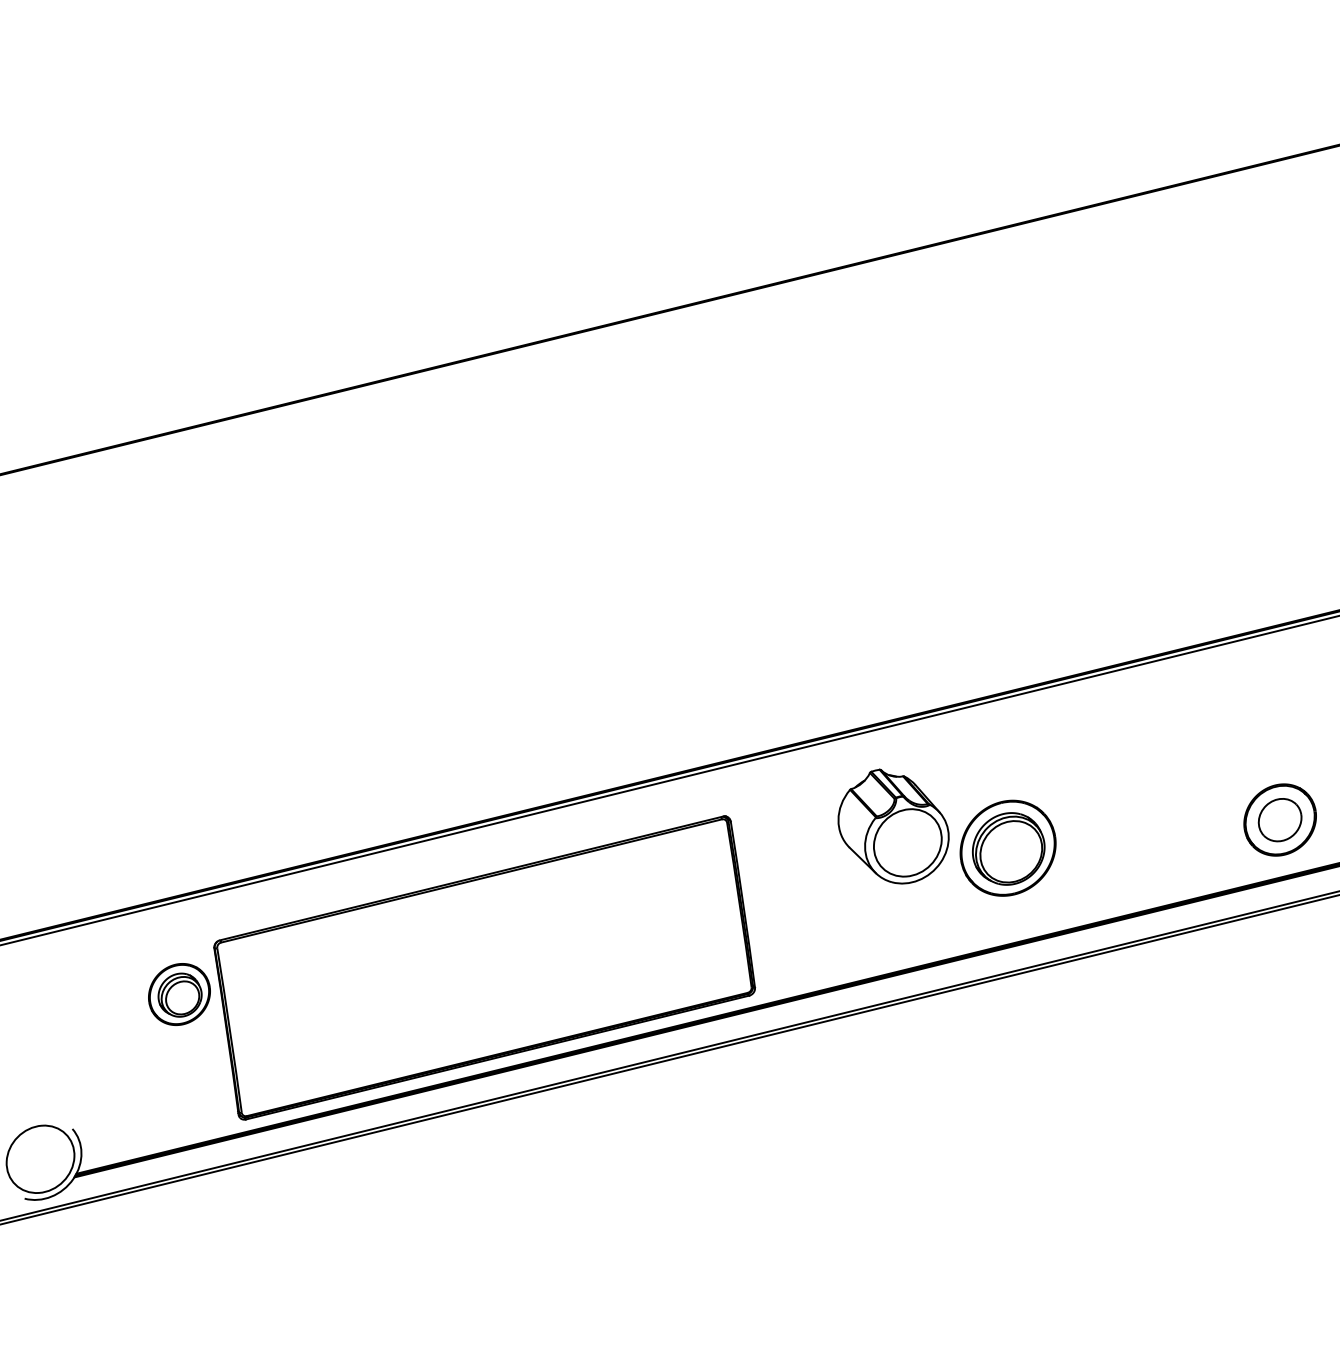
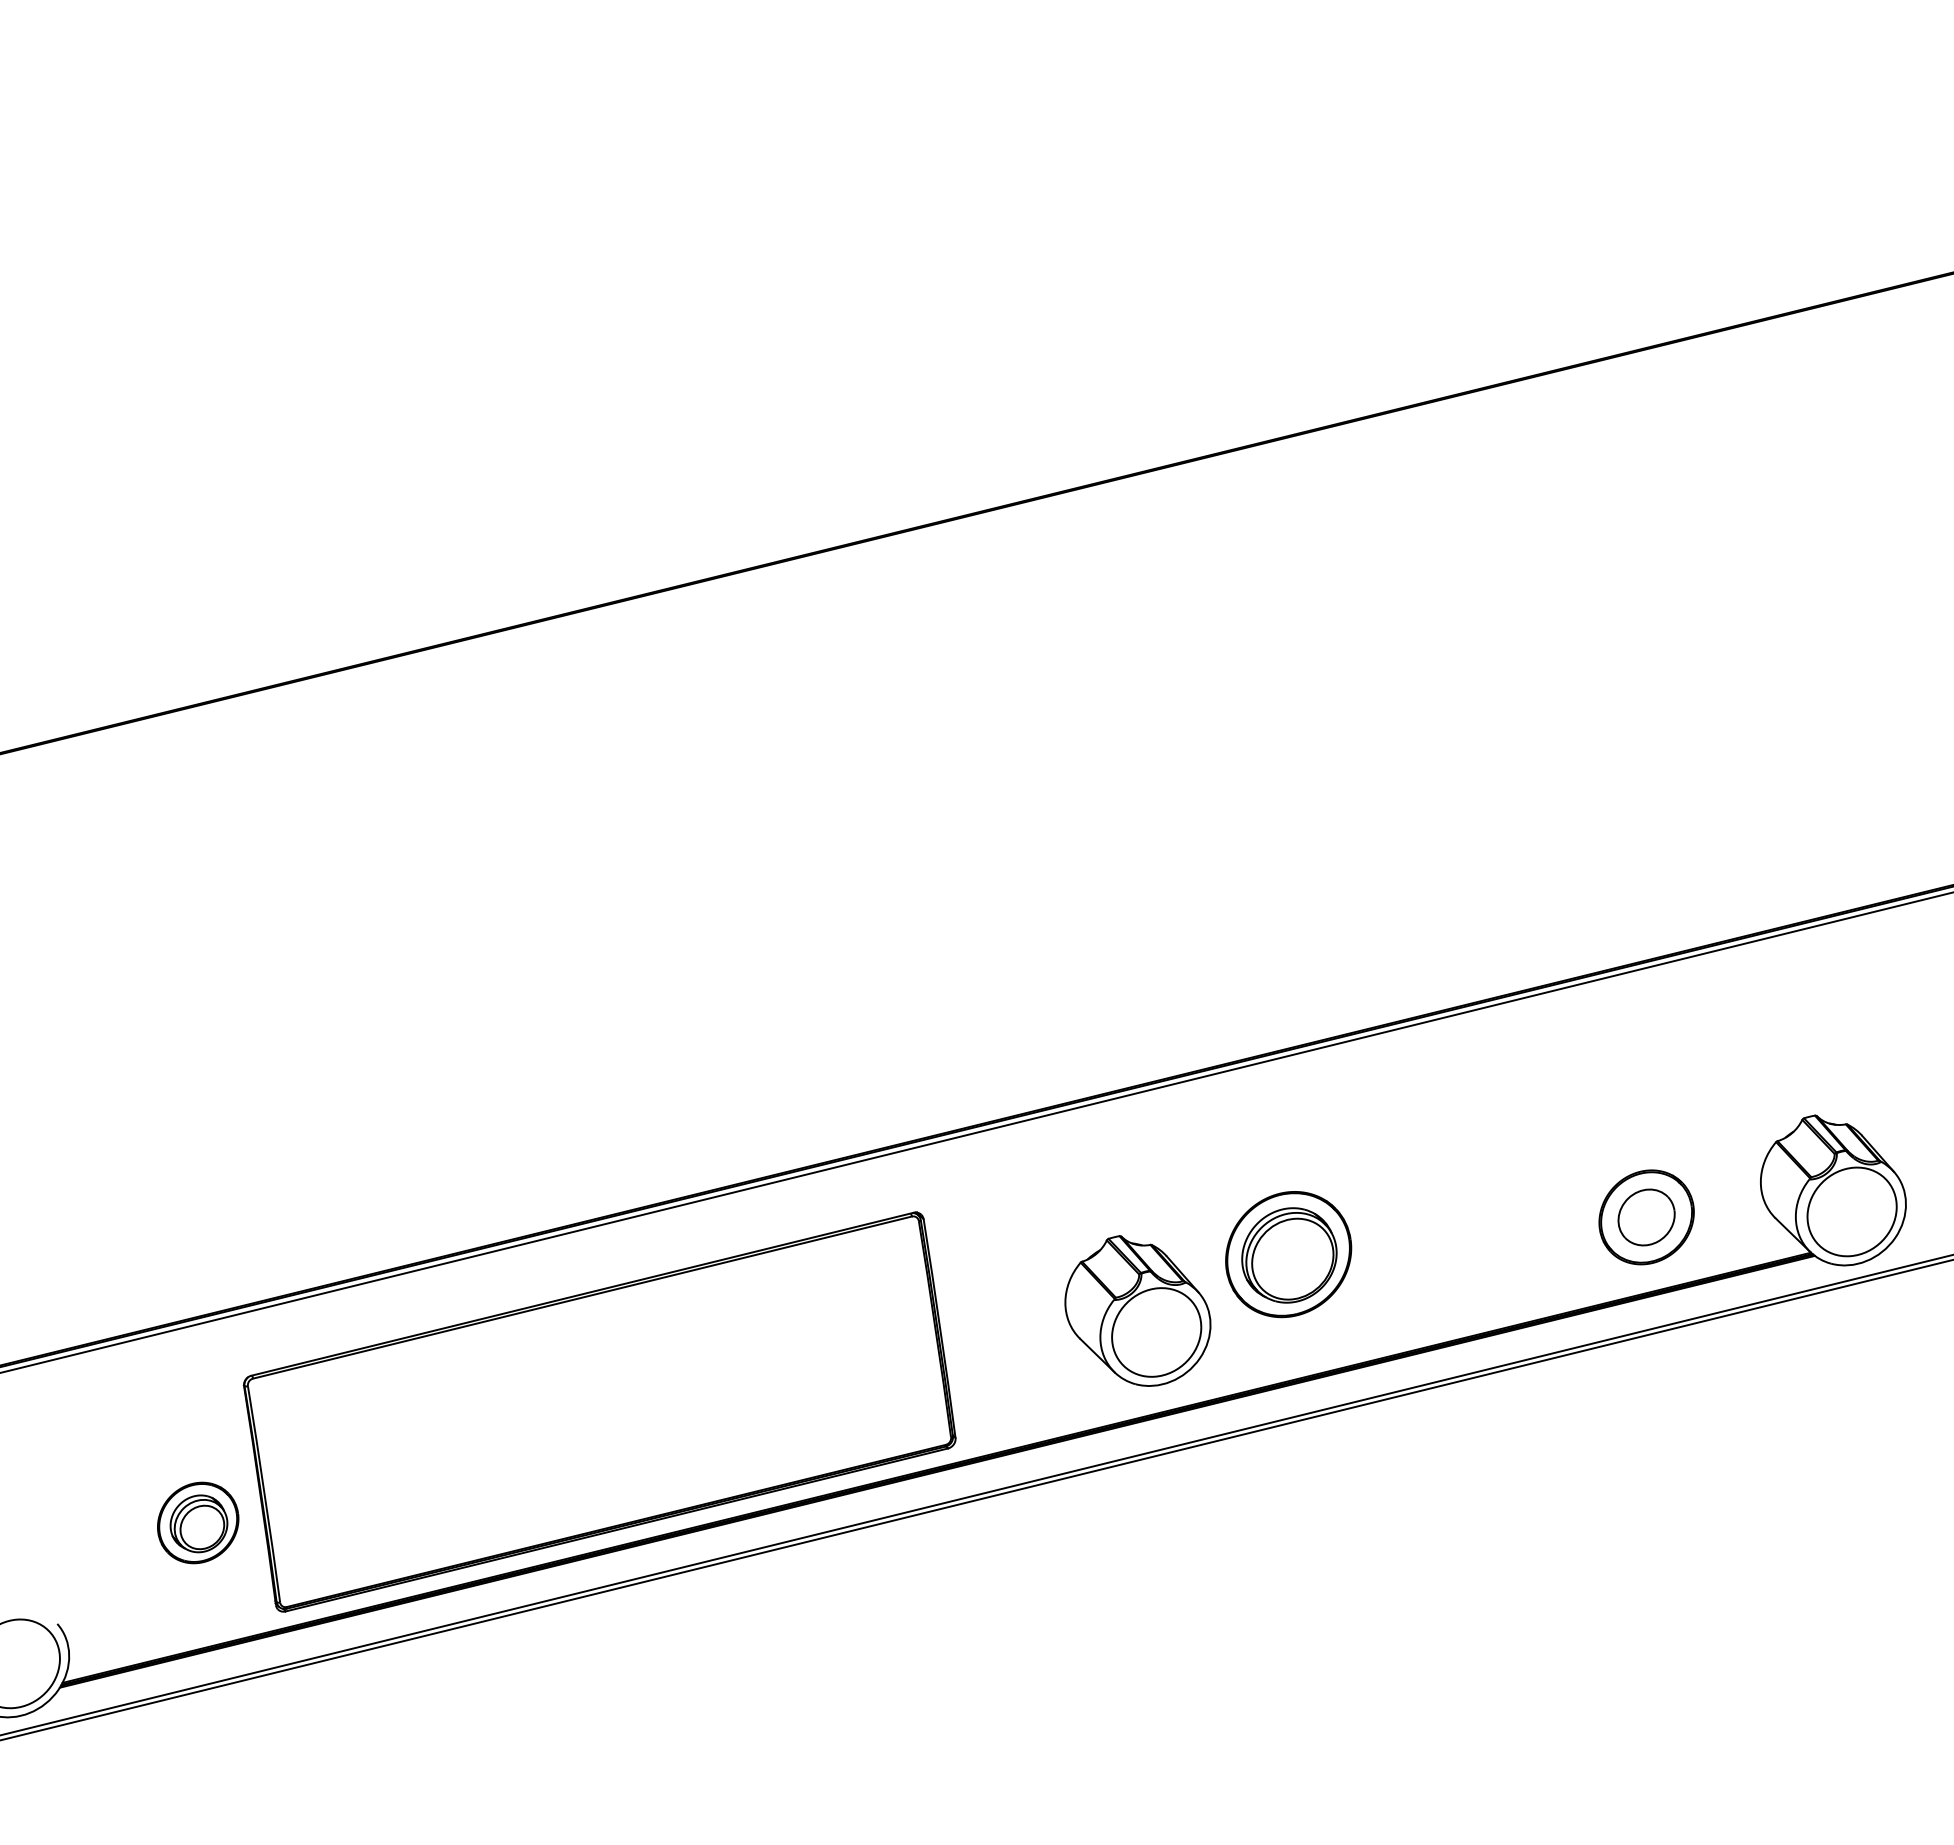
part: (893, 826) -> (1137, 1310), moved
part: (179, 994) -> (198, 1522), moved

